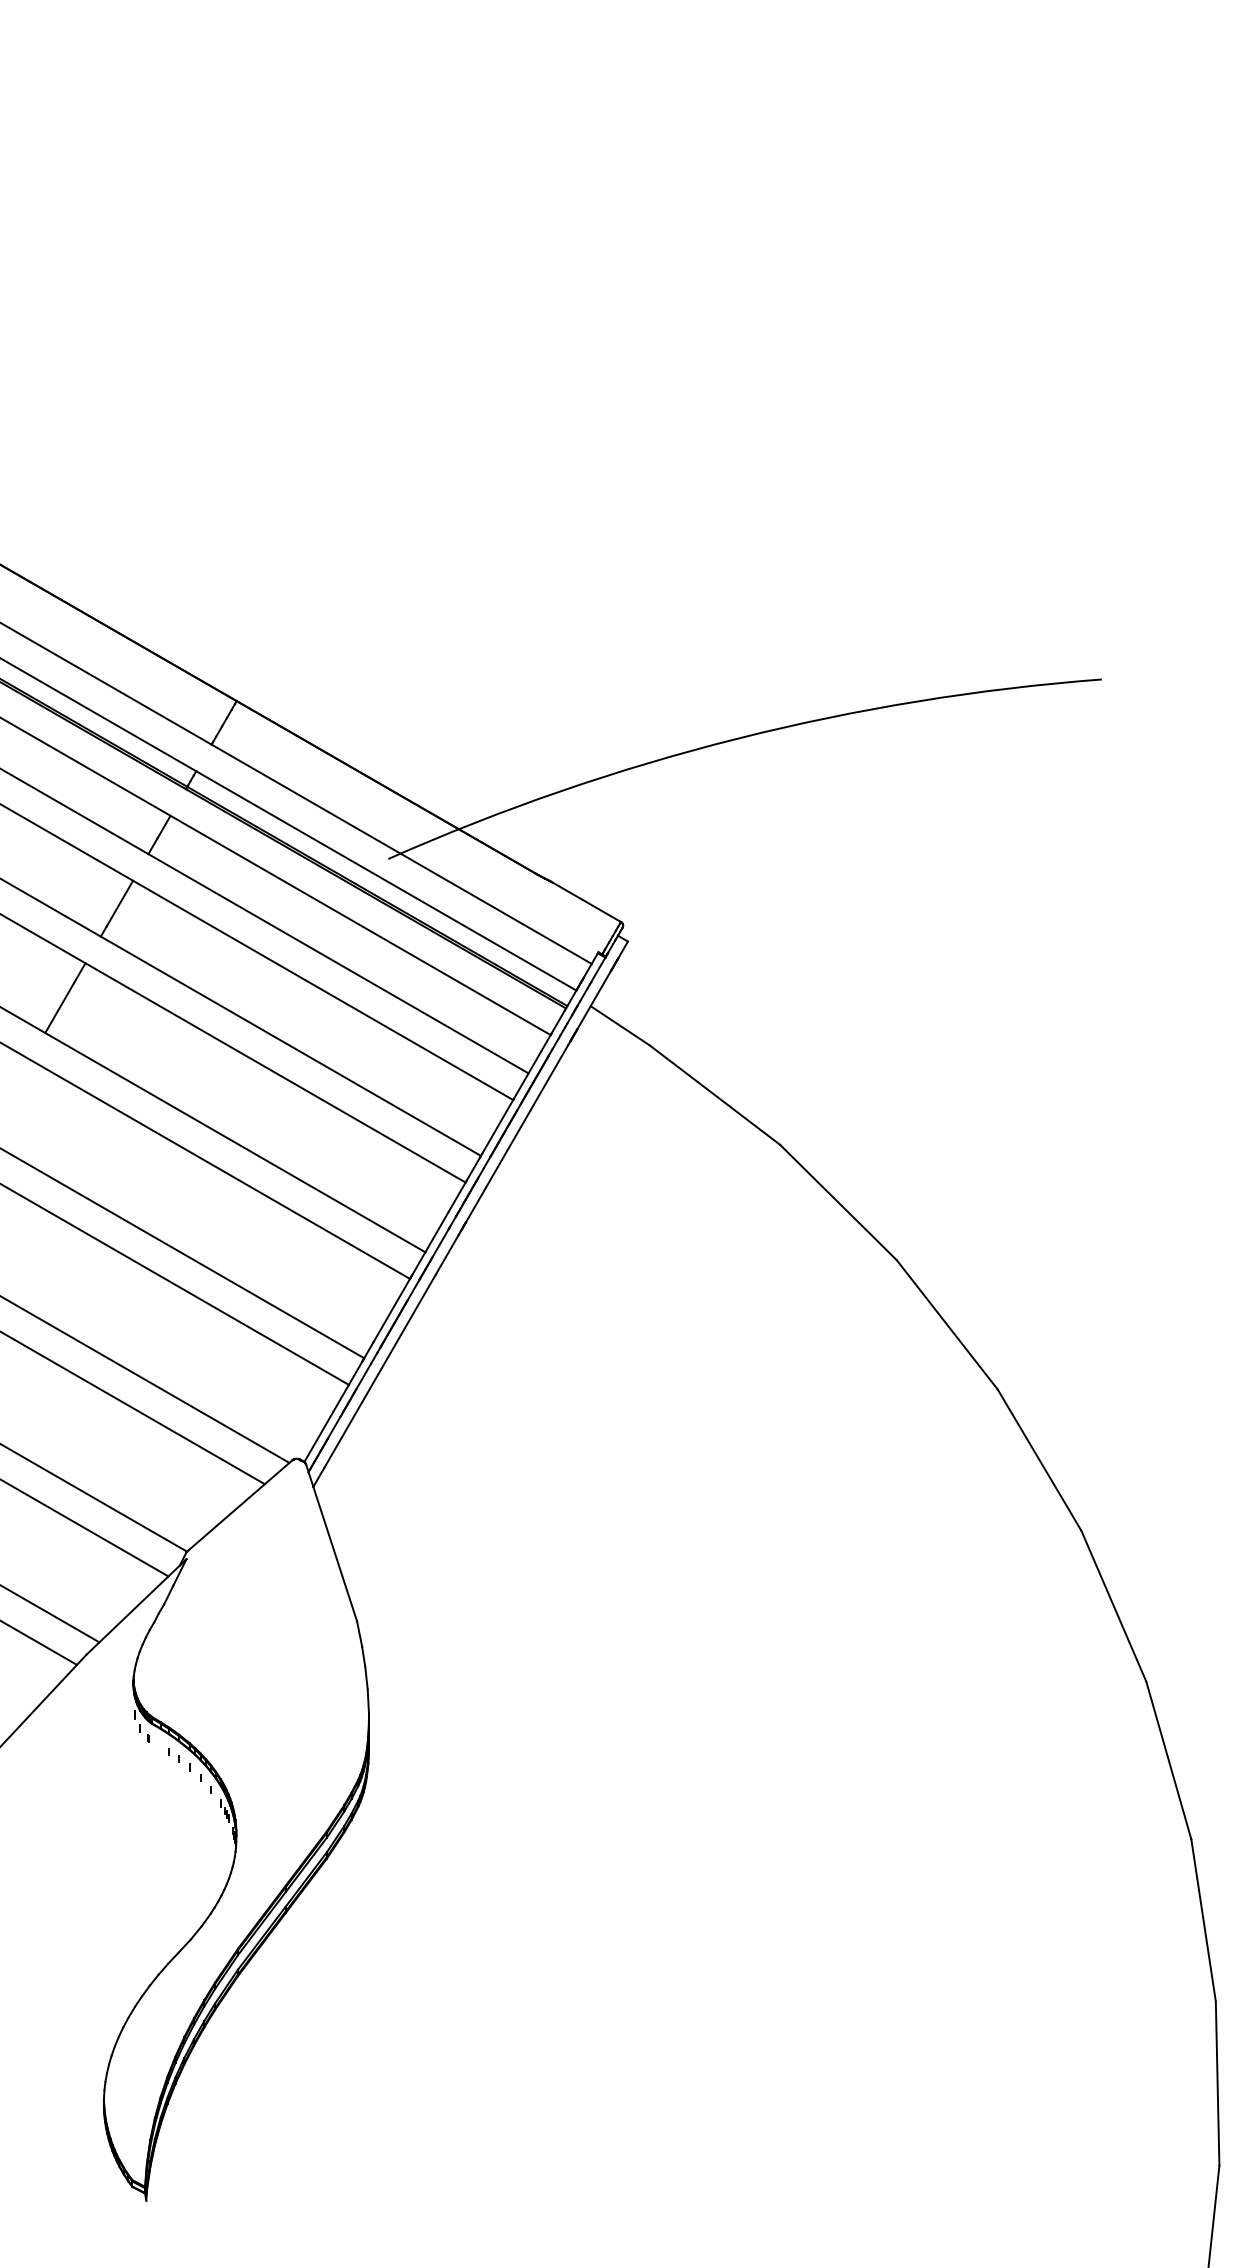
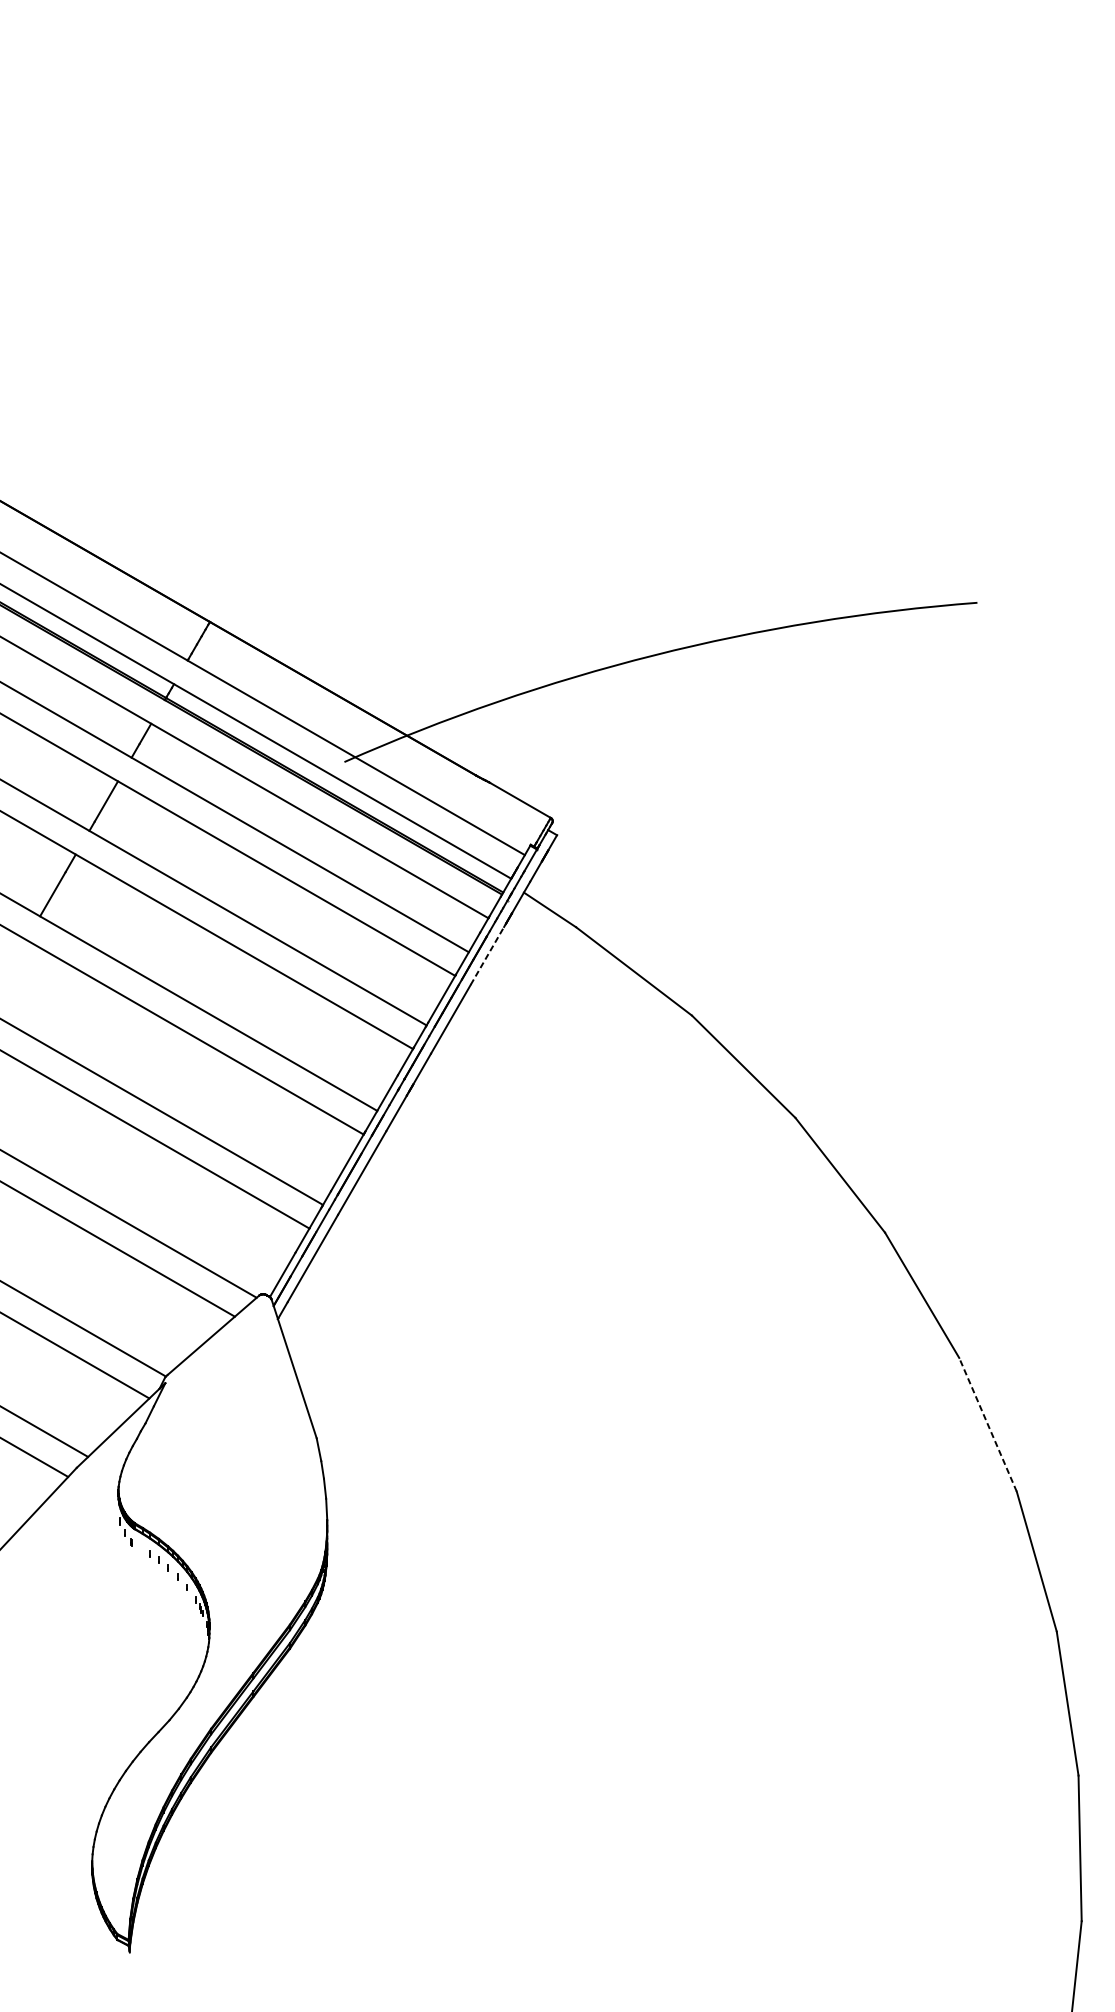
line: (549, 1077) -> (487, 955), solid -> dashed
line: (1113, 1605) -> (987, 1424), solid -> dashed

